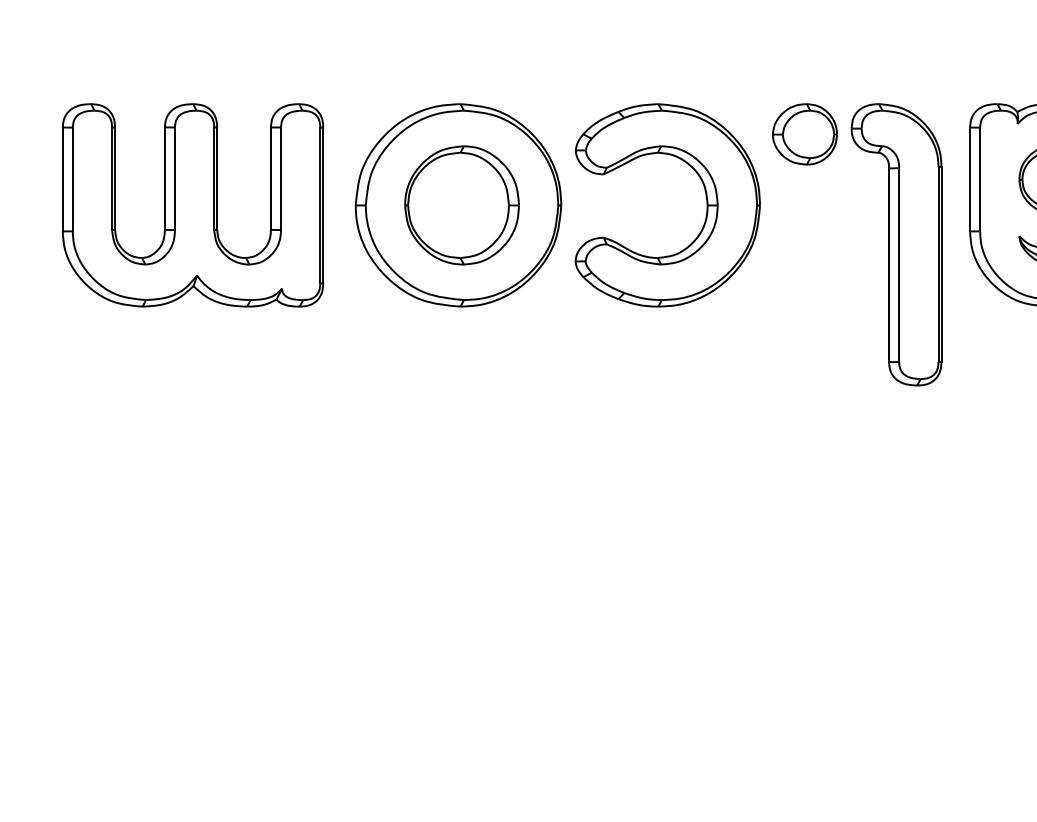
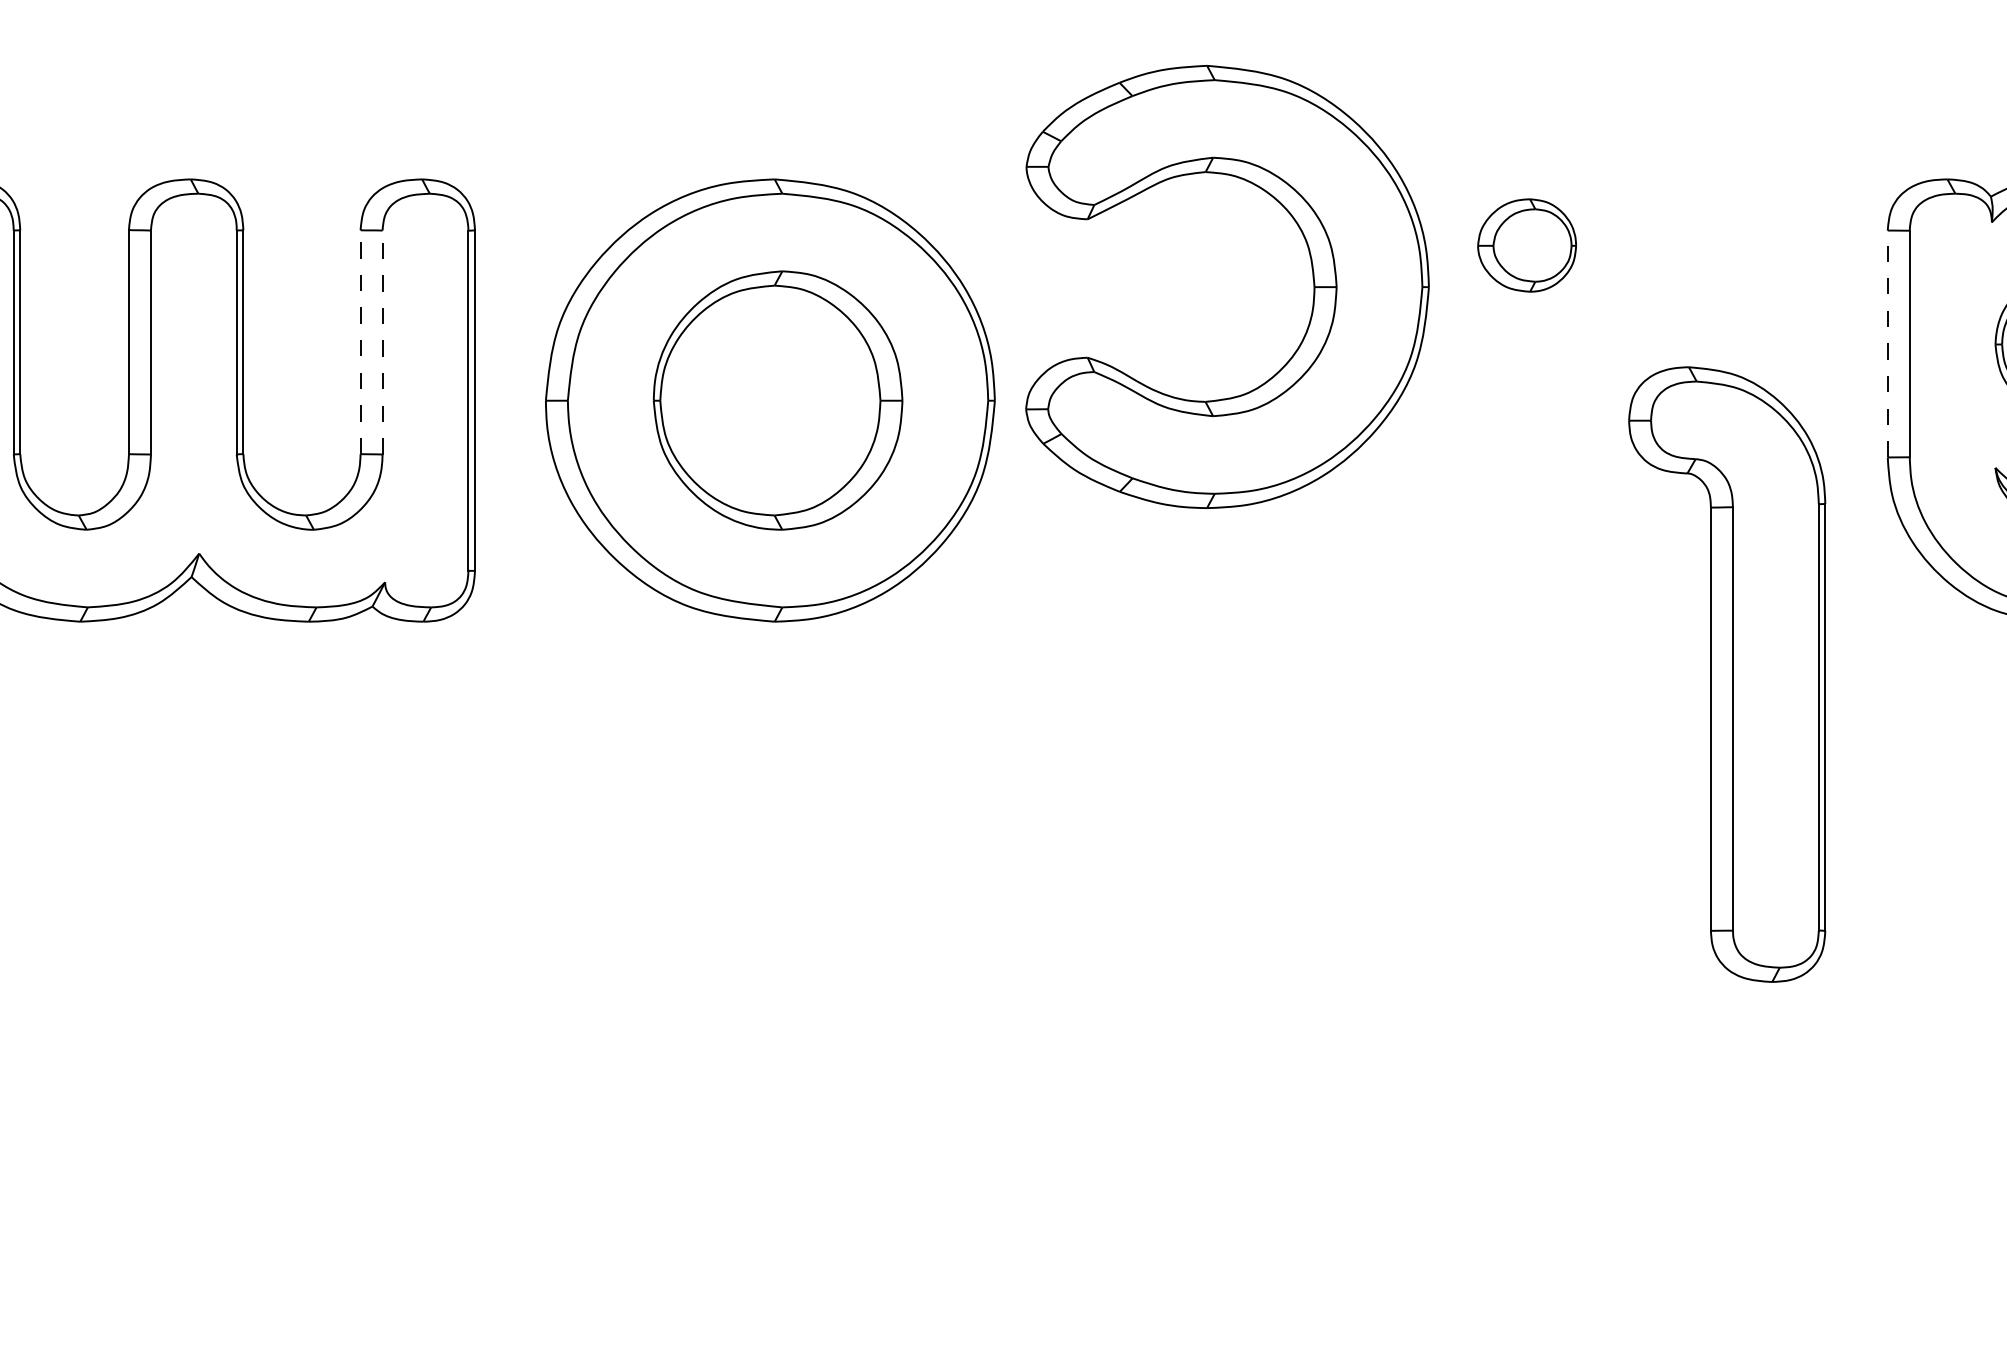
part: (804, 134) -> (1526, 245), size x0.7
line: (270, 178) -> (359, 341), solid -> dashed
line: (280, 178) -> (381, 341), solid -> dashed
line: (970, 179) -> (1888, 343), solid -> dashed
part: (706, 205) -> (1312, 287), moved
part: (896, 244) -> (1727, 673), moved

